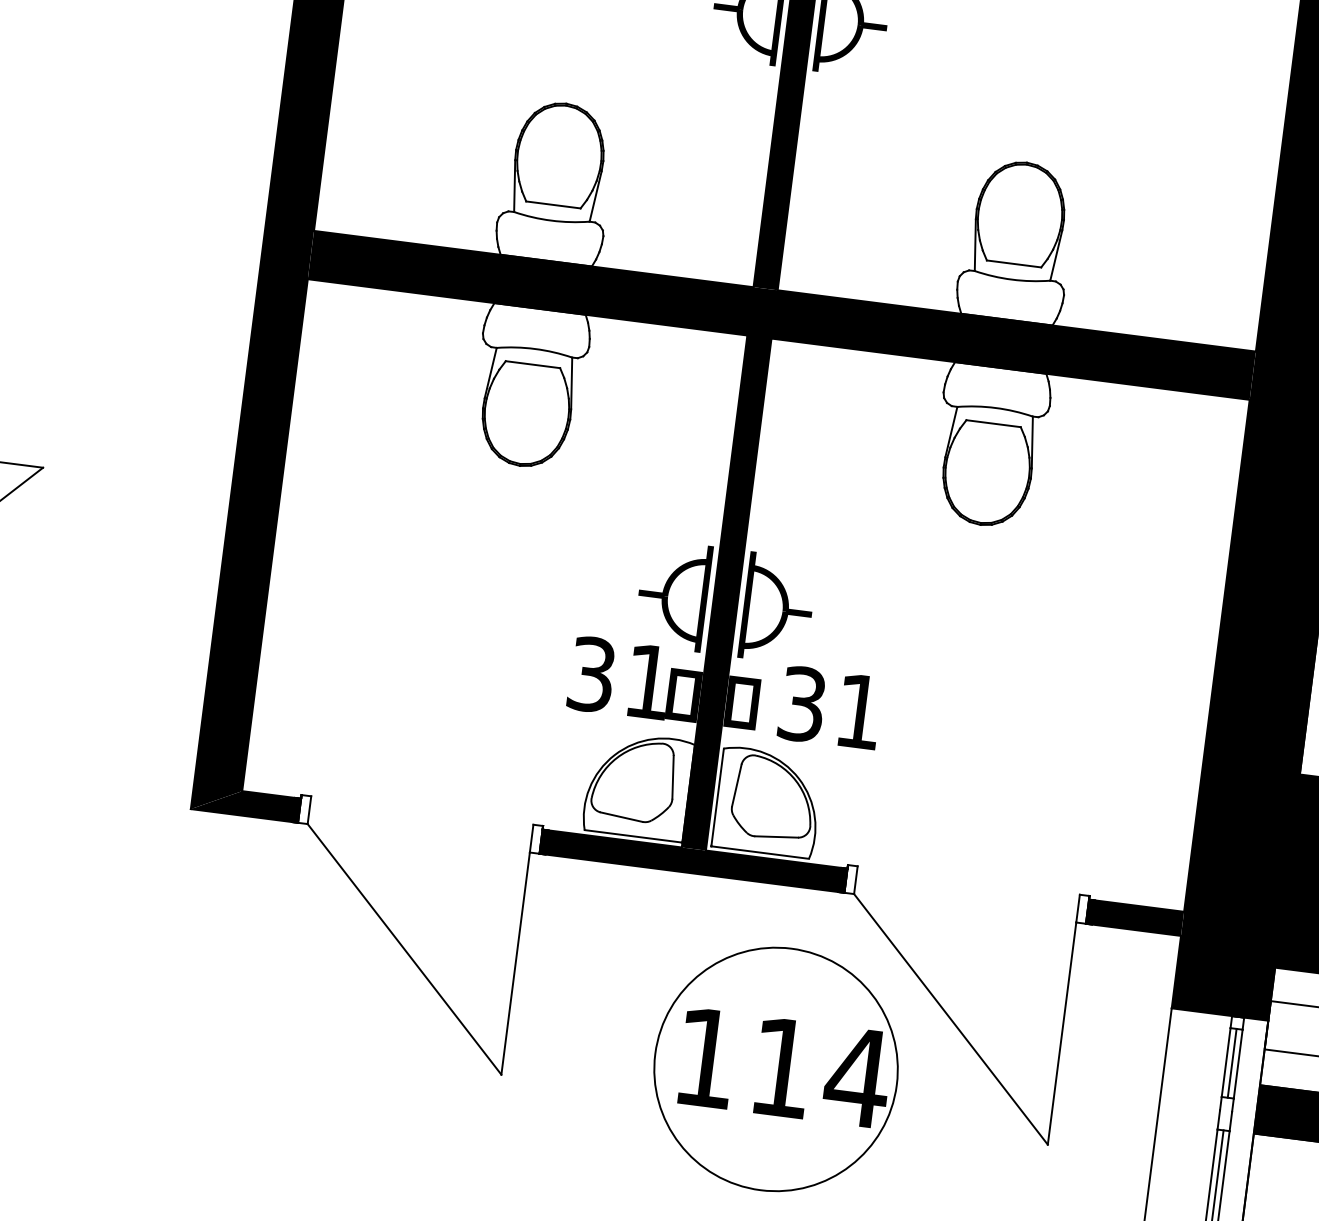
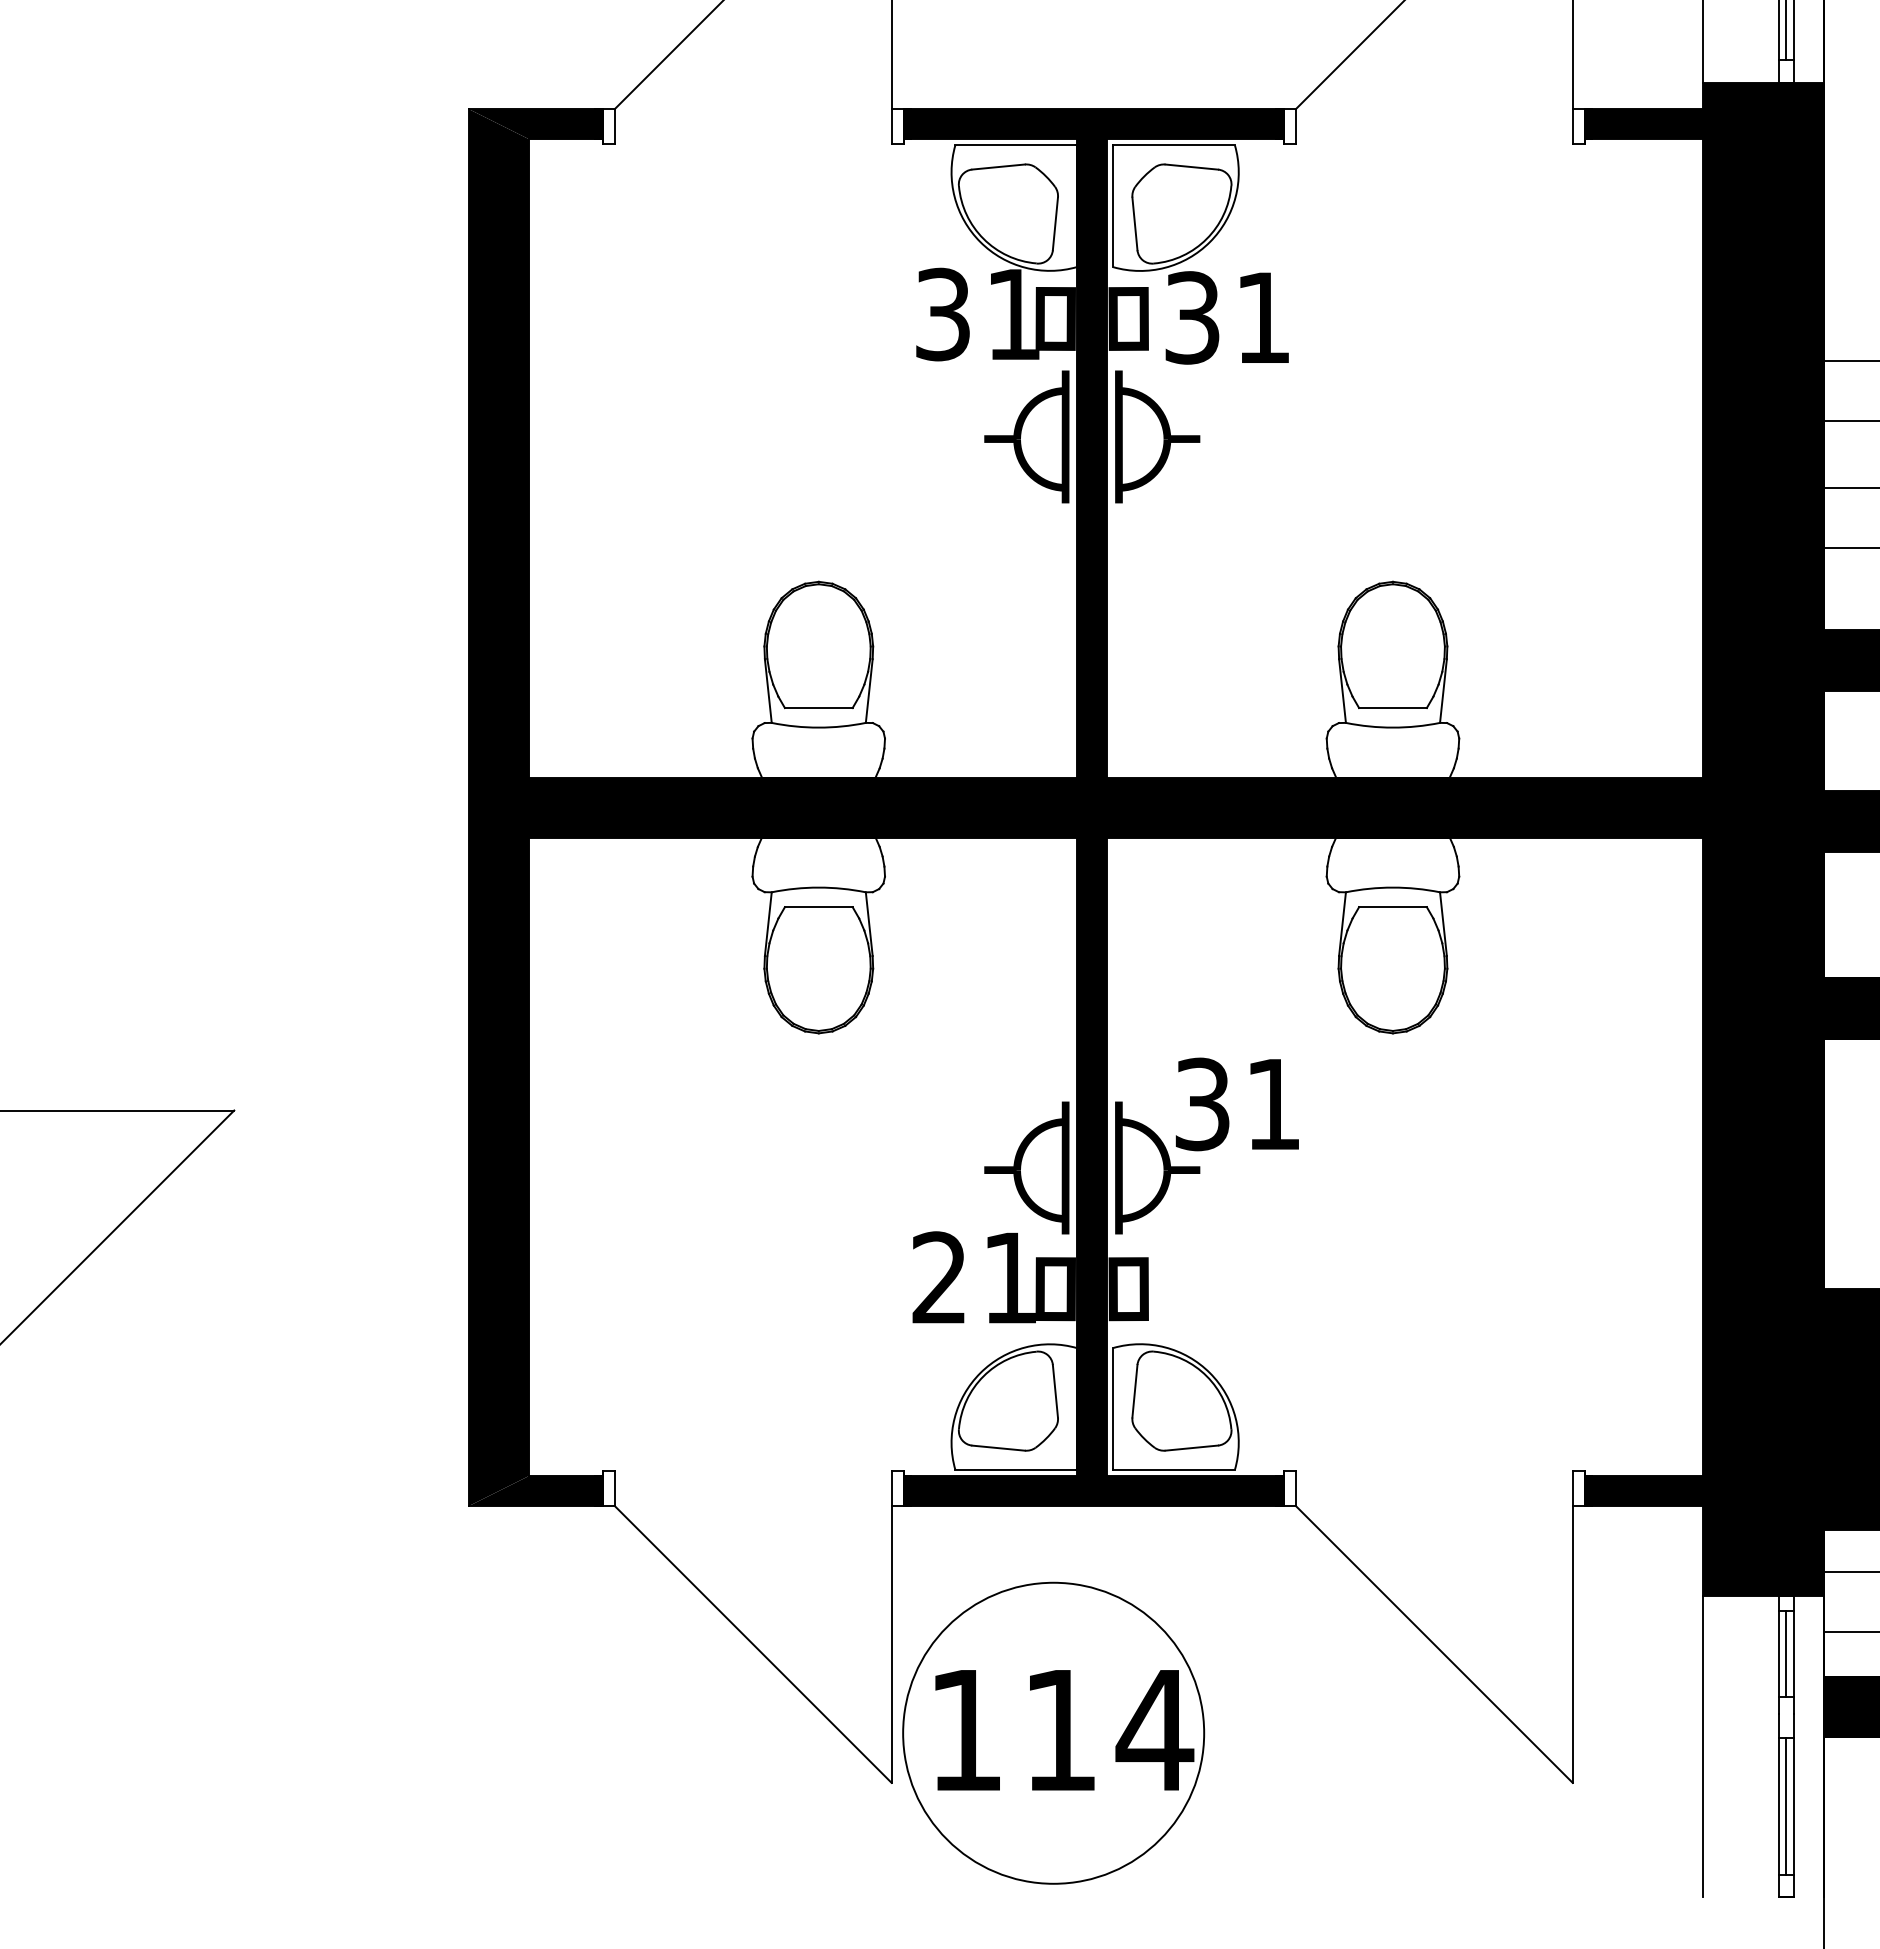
text: (591, 674) -> (939, 1277), 31 -> 21
text: (829, 707) -> (1236, 1104), moved
part: (776, 1068) -> (1053, 1732), moved

